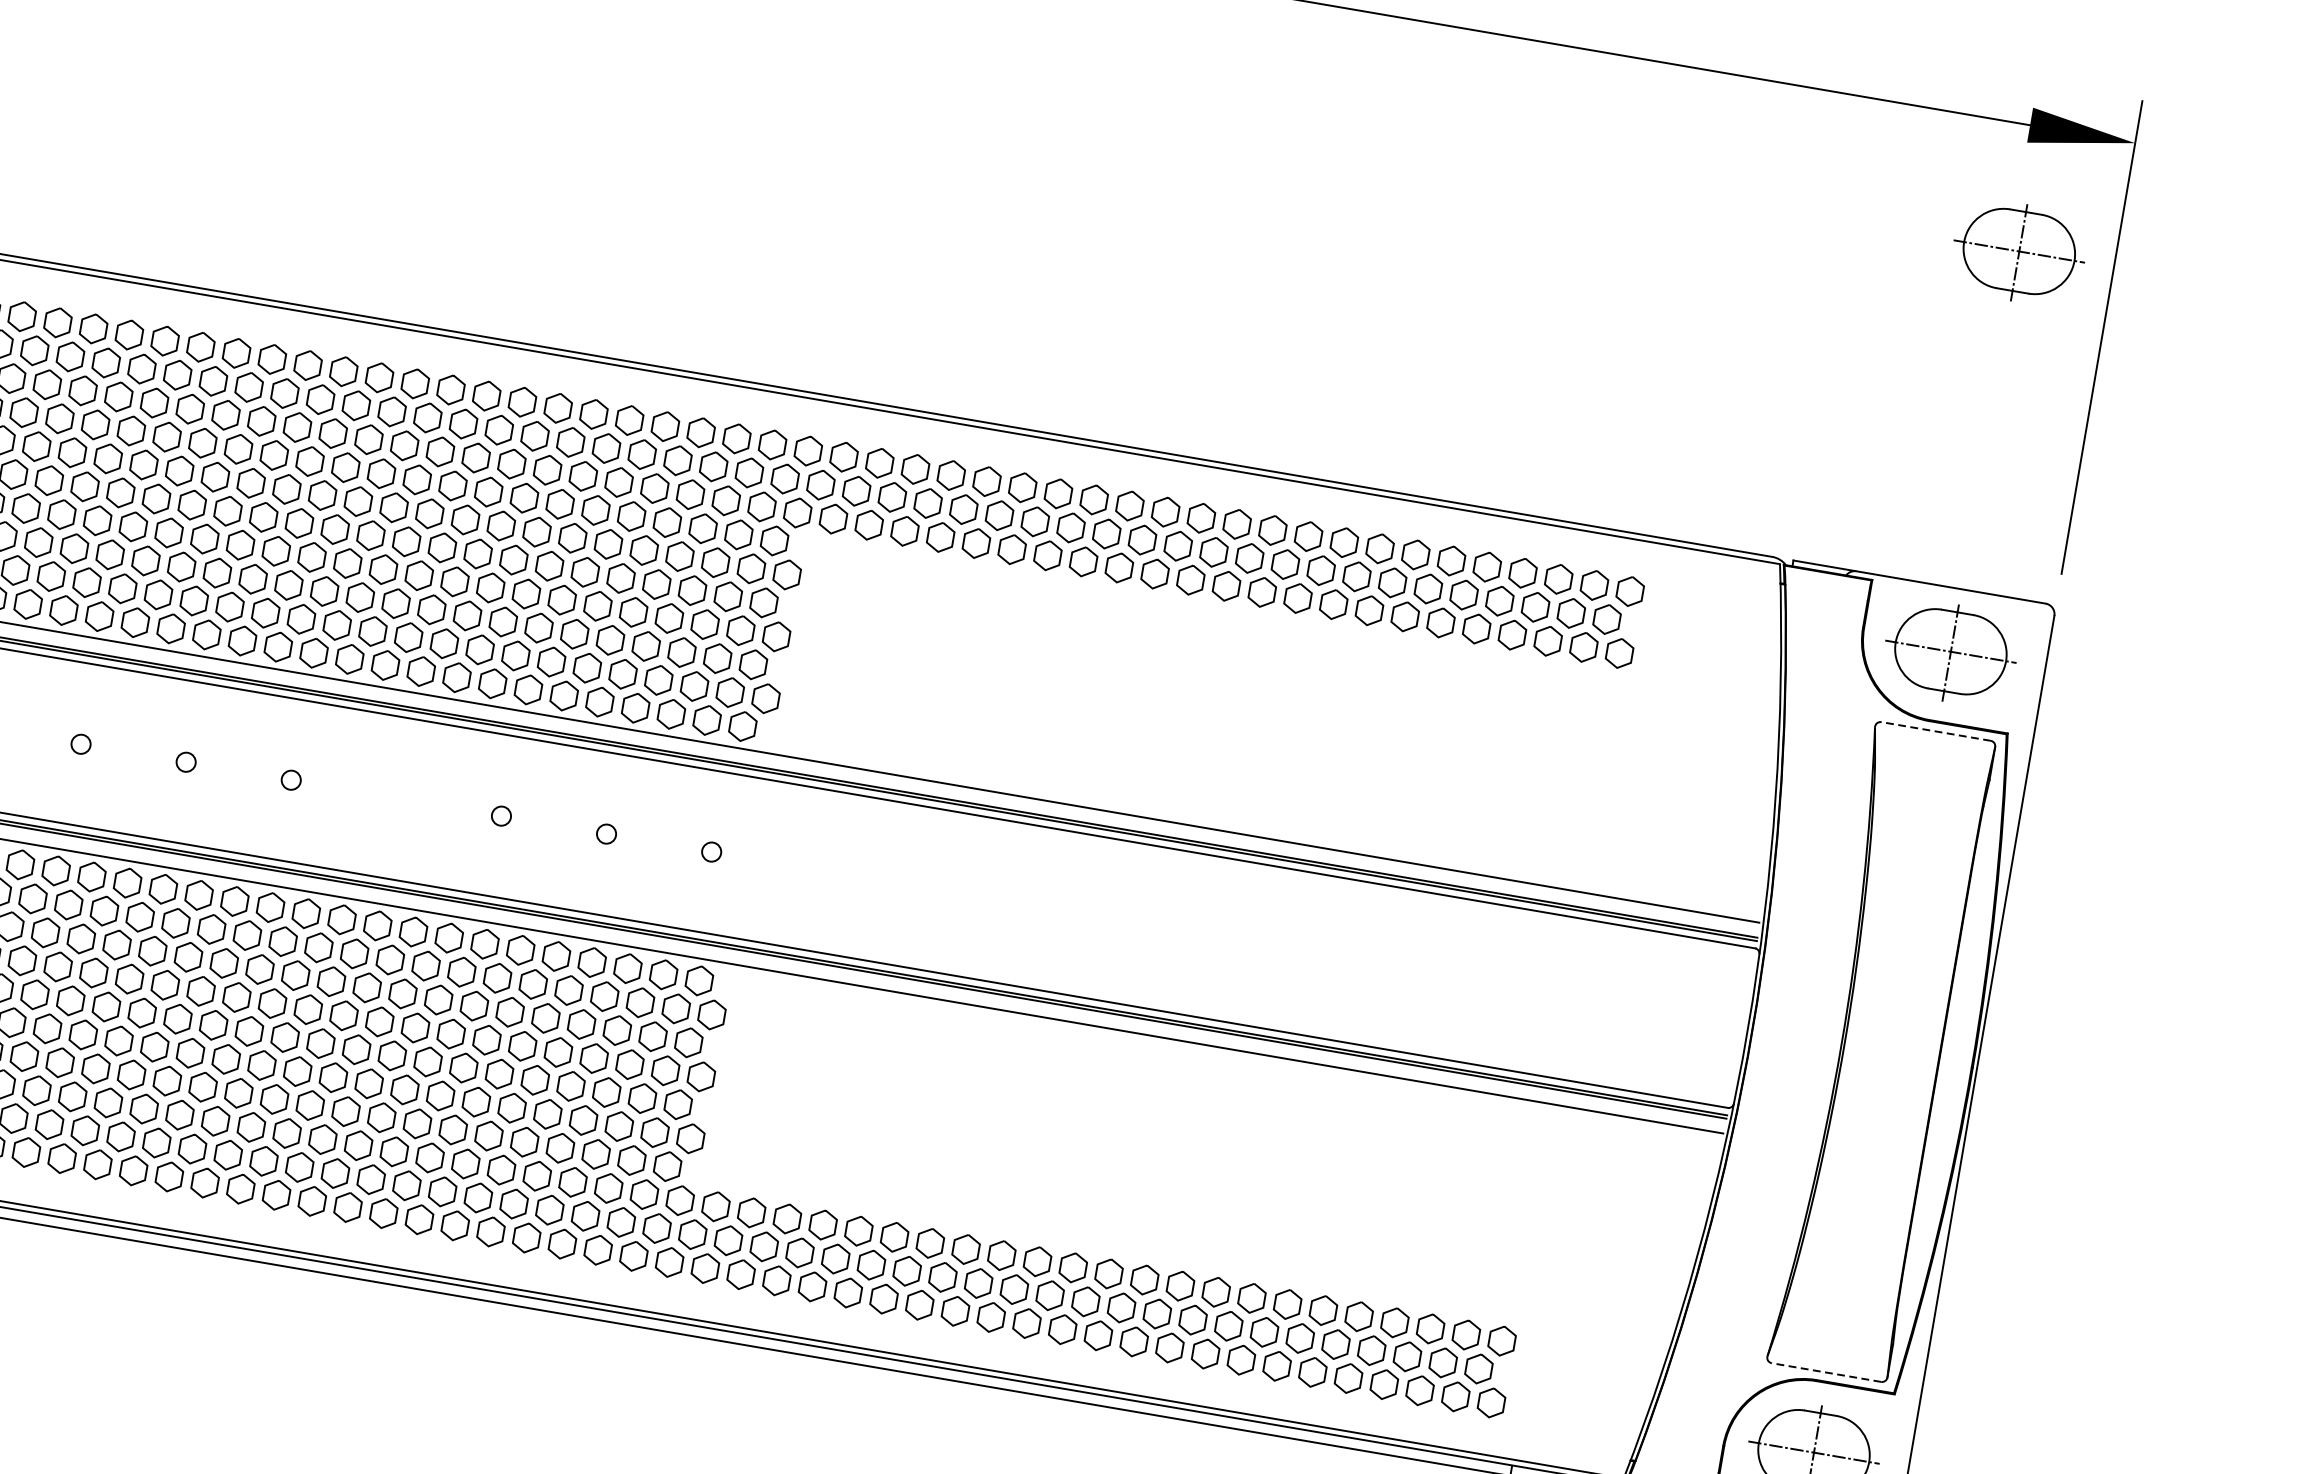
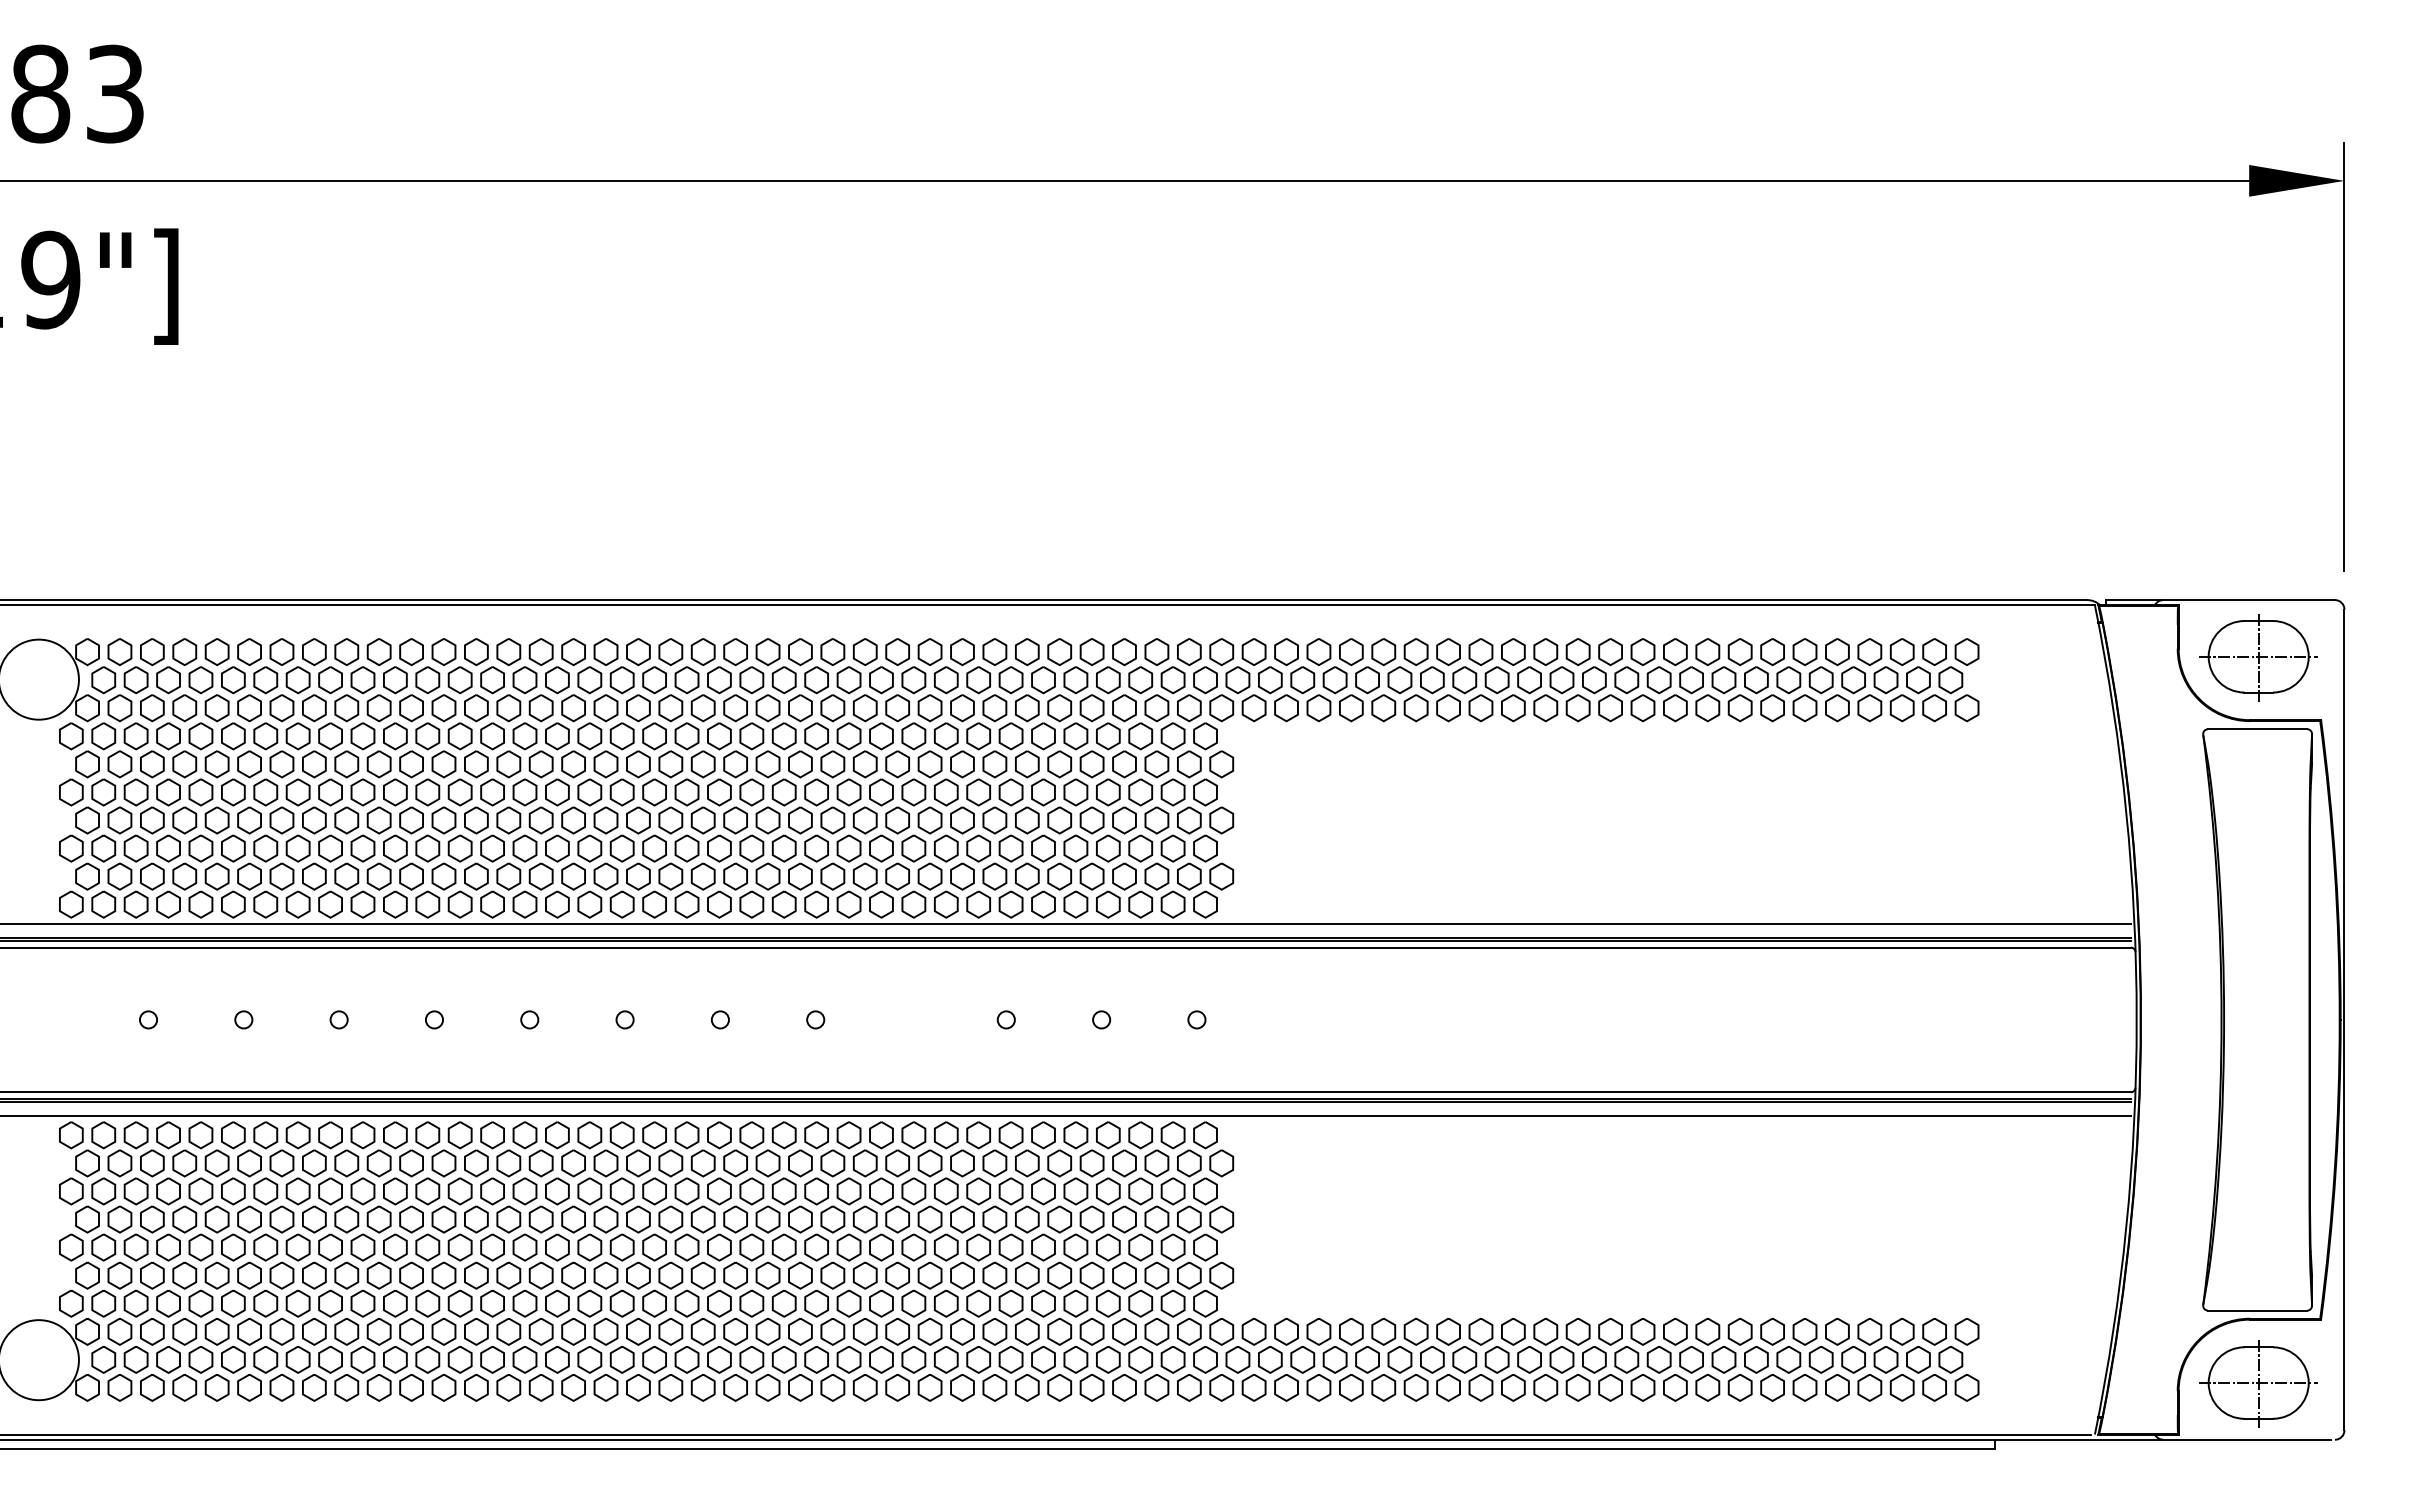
part: (2018, 252) -> (2258, 294), removed
line: (1935, 731) -> (2257, 729), dashed -> solid
line: (1826, 1372) -> (2257, 1310), dashed -> solid

